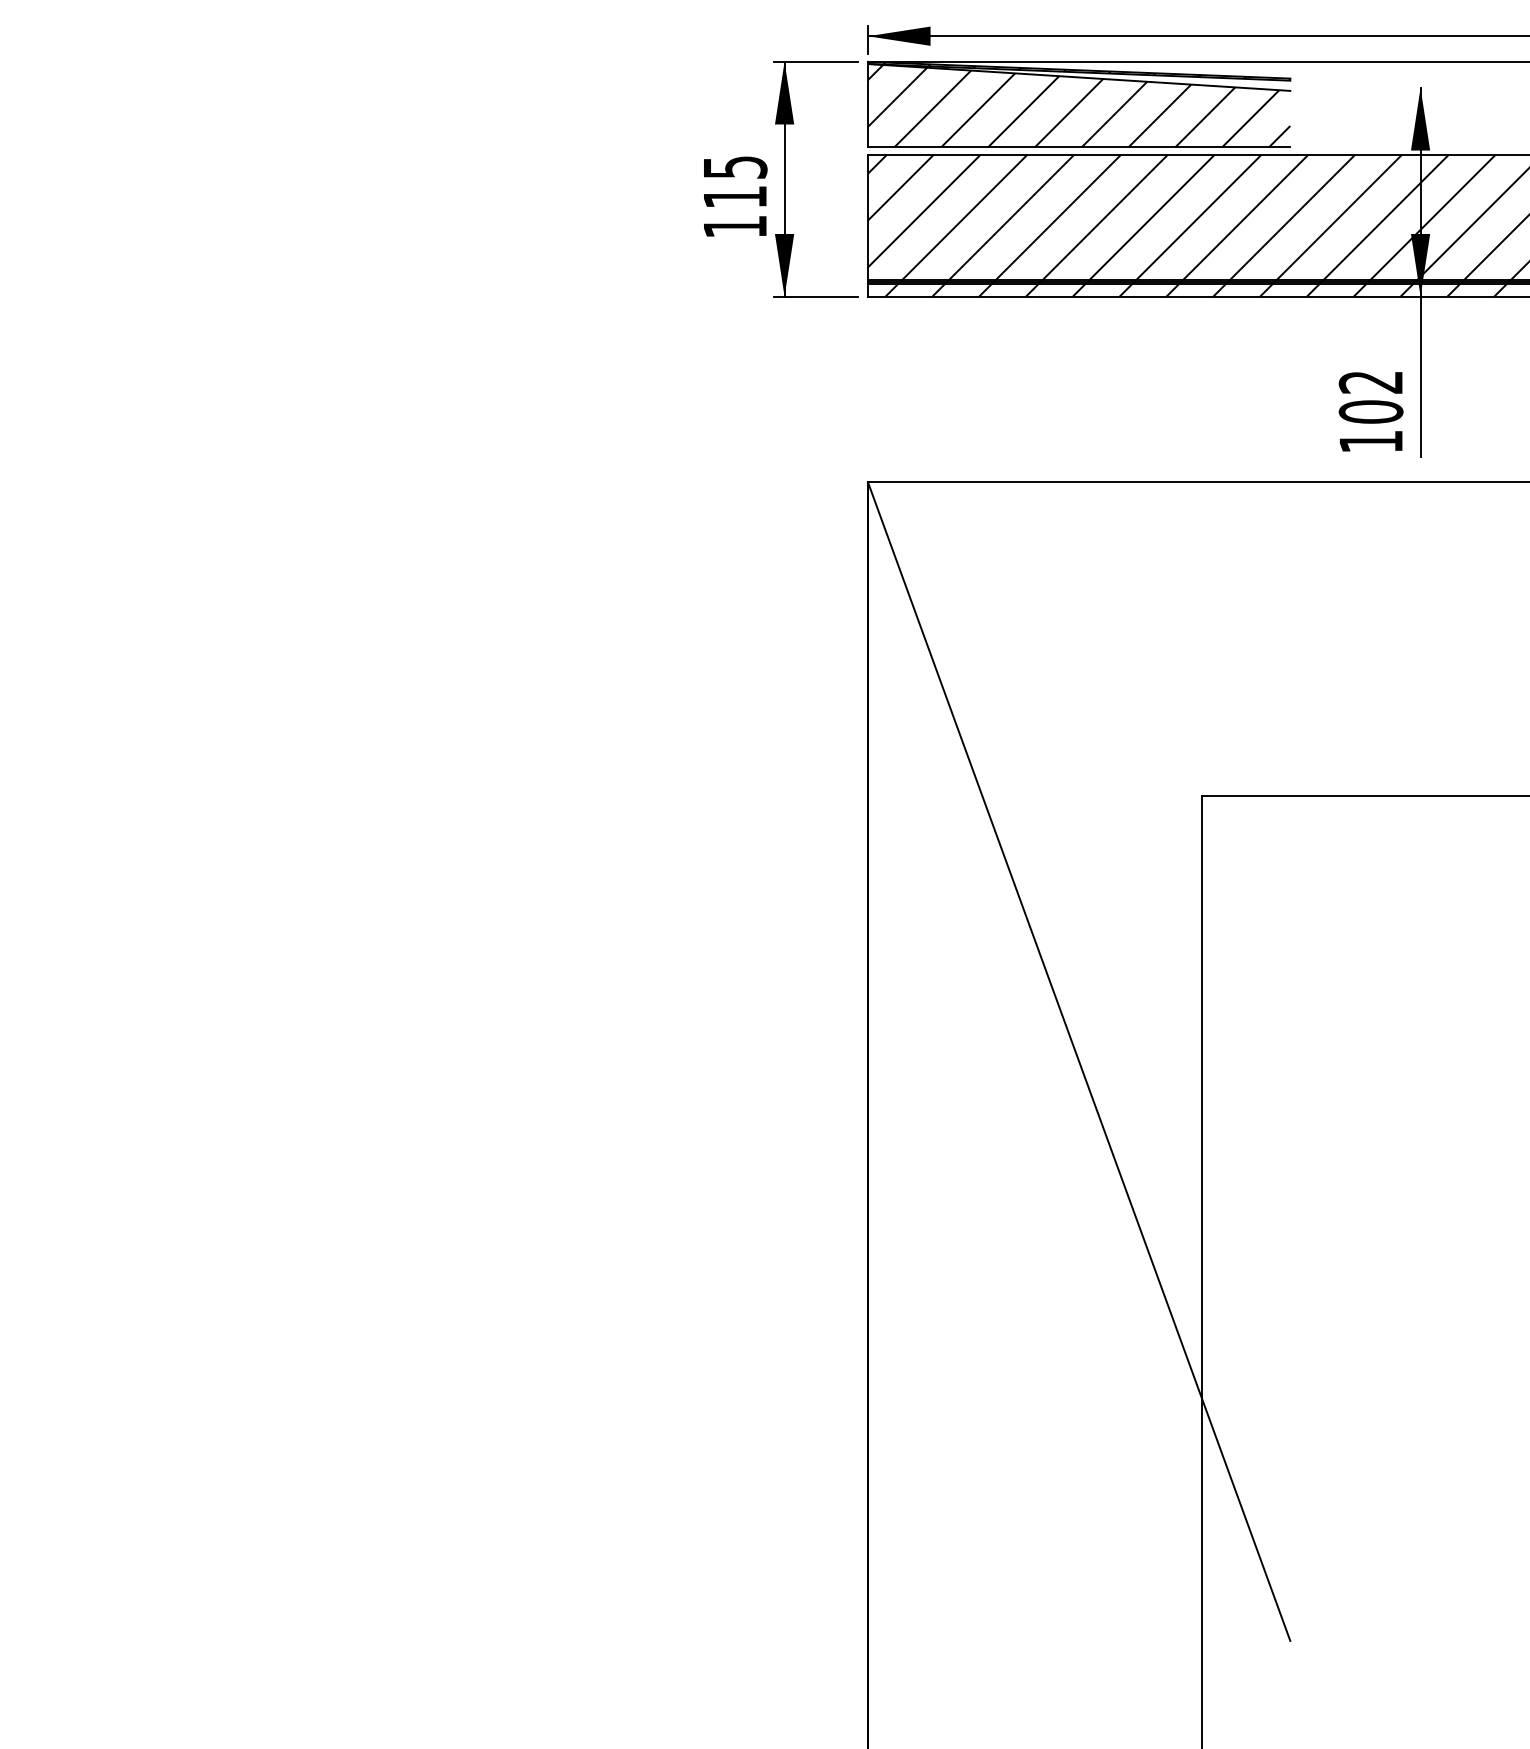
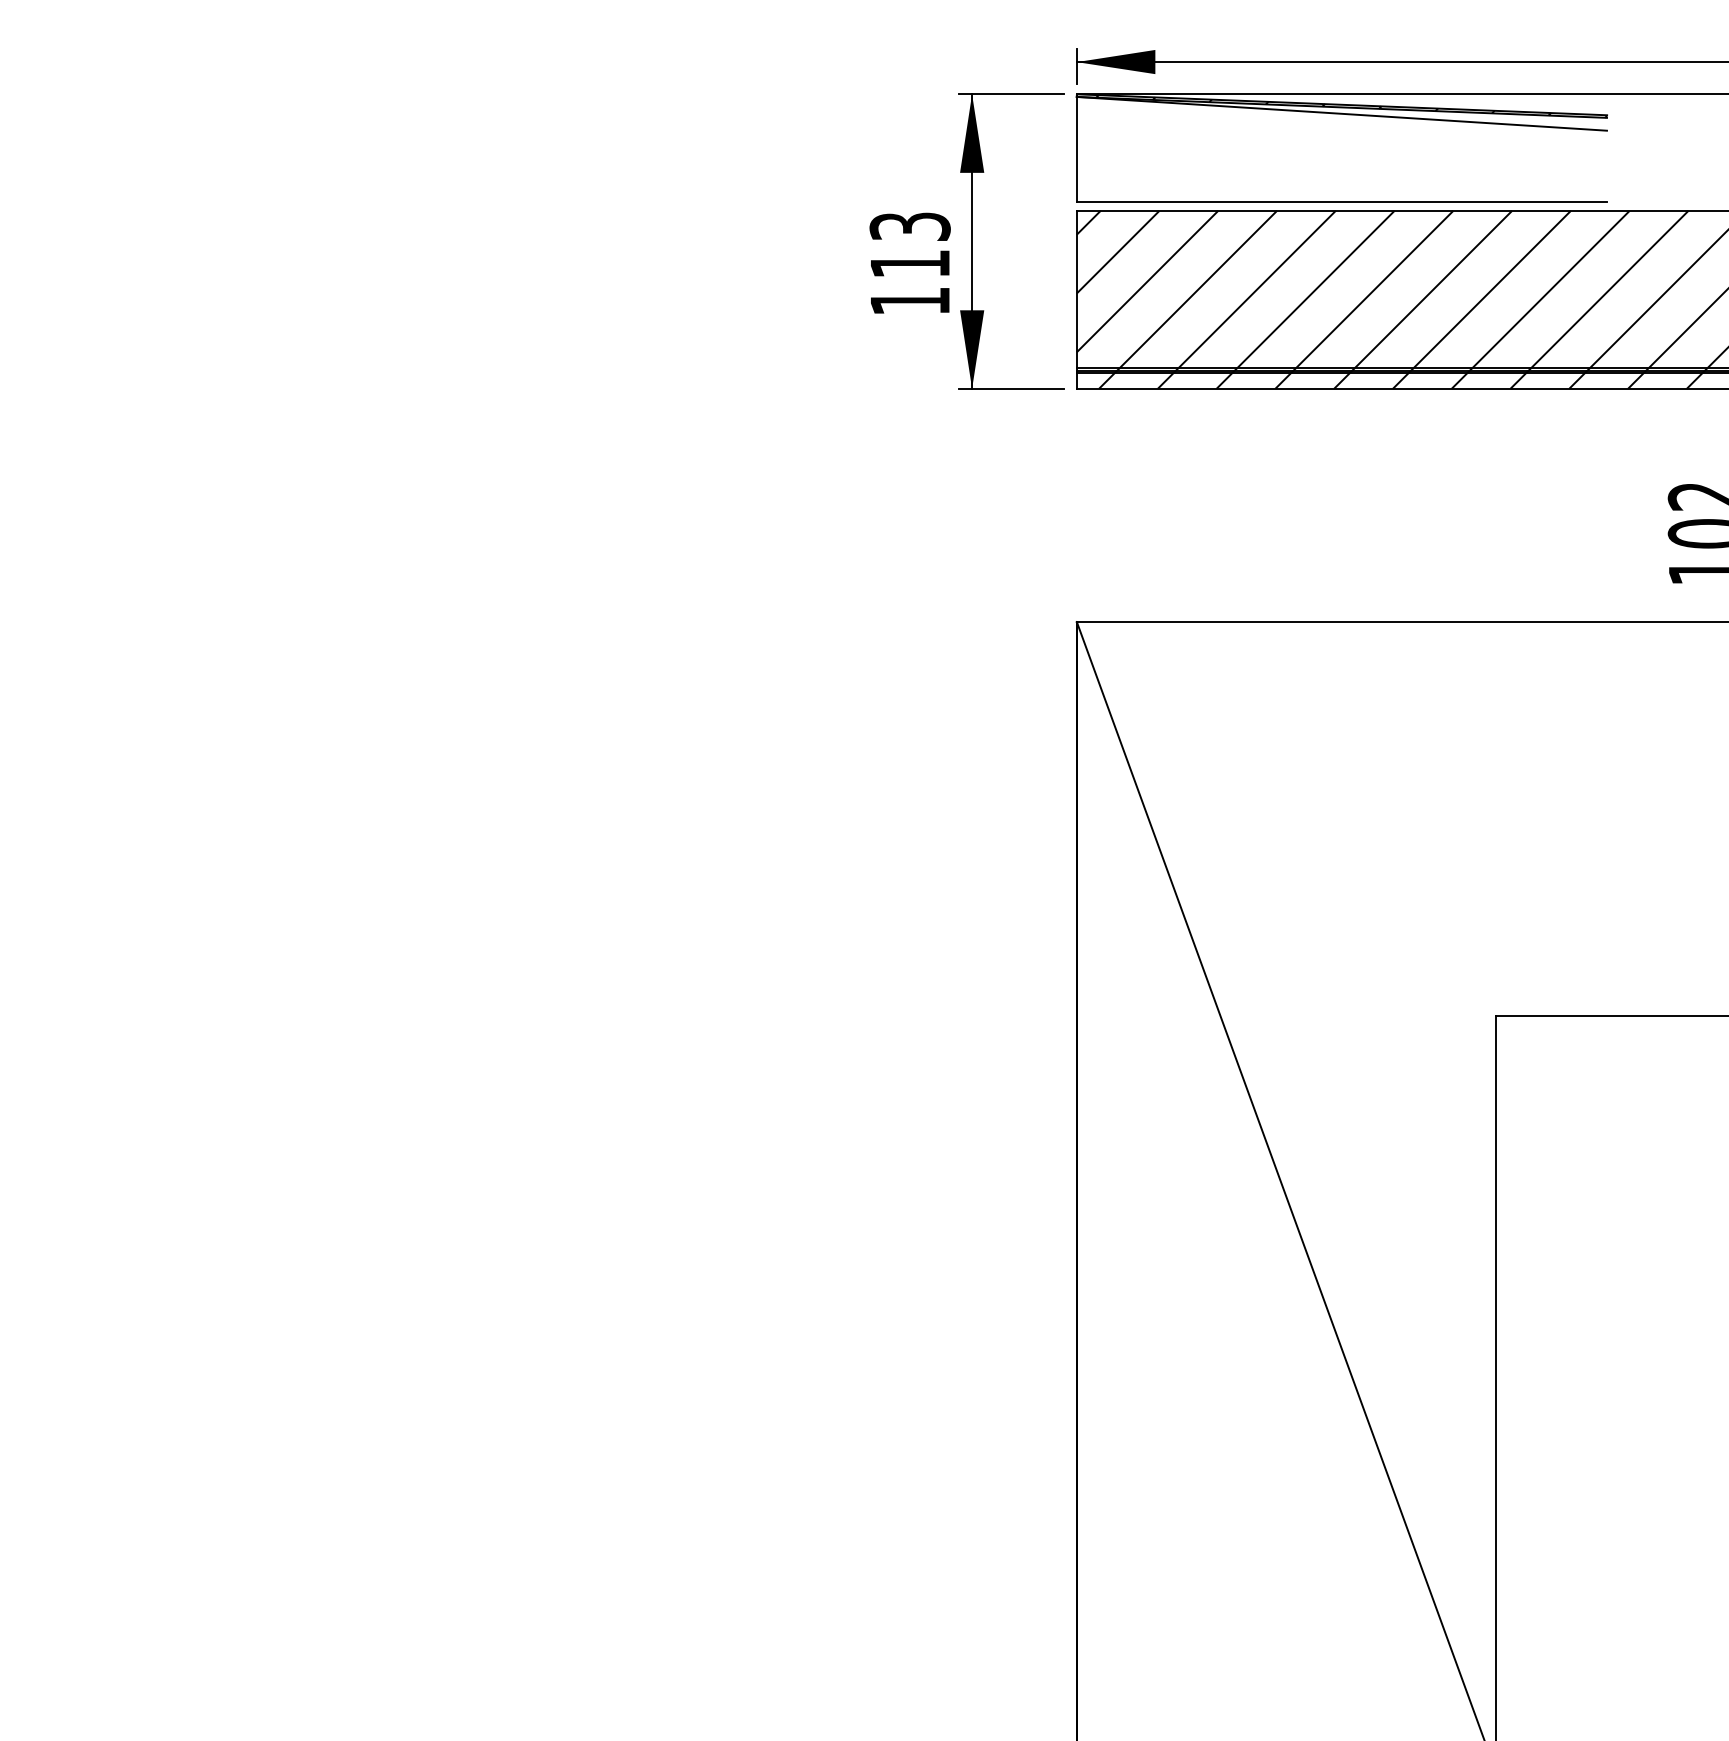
hatch: (1078, 105) -> (1341, 149), removed
text: (734, 167) -> (909, 226), 115 -> 113

